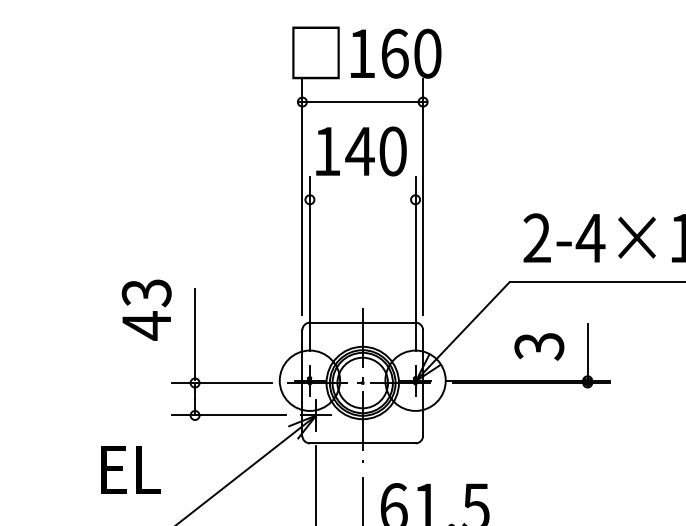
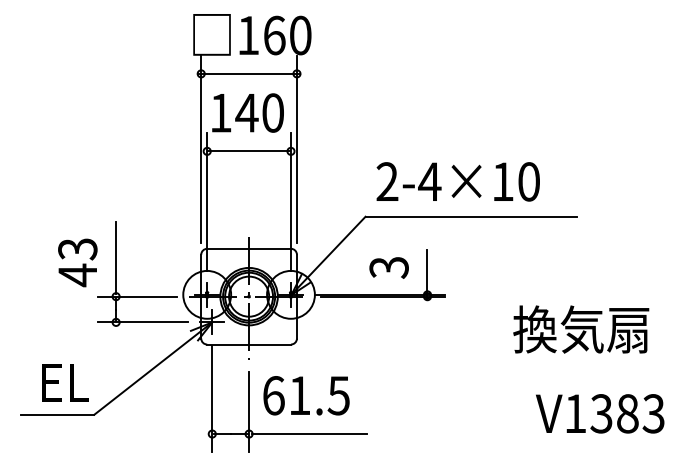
line: (361, 199) -> (248, 151), added
text: (146, 309) -> (77, 262), moved
text: (131, 469) -> (65, 382), moved

